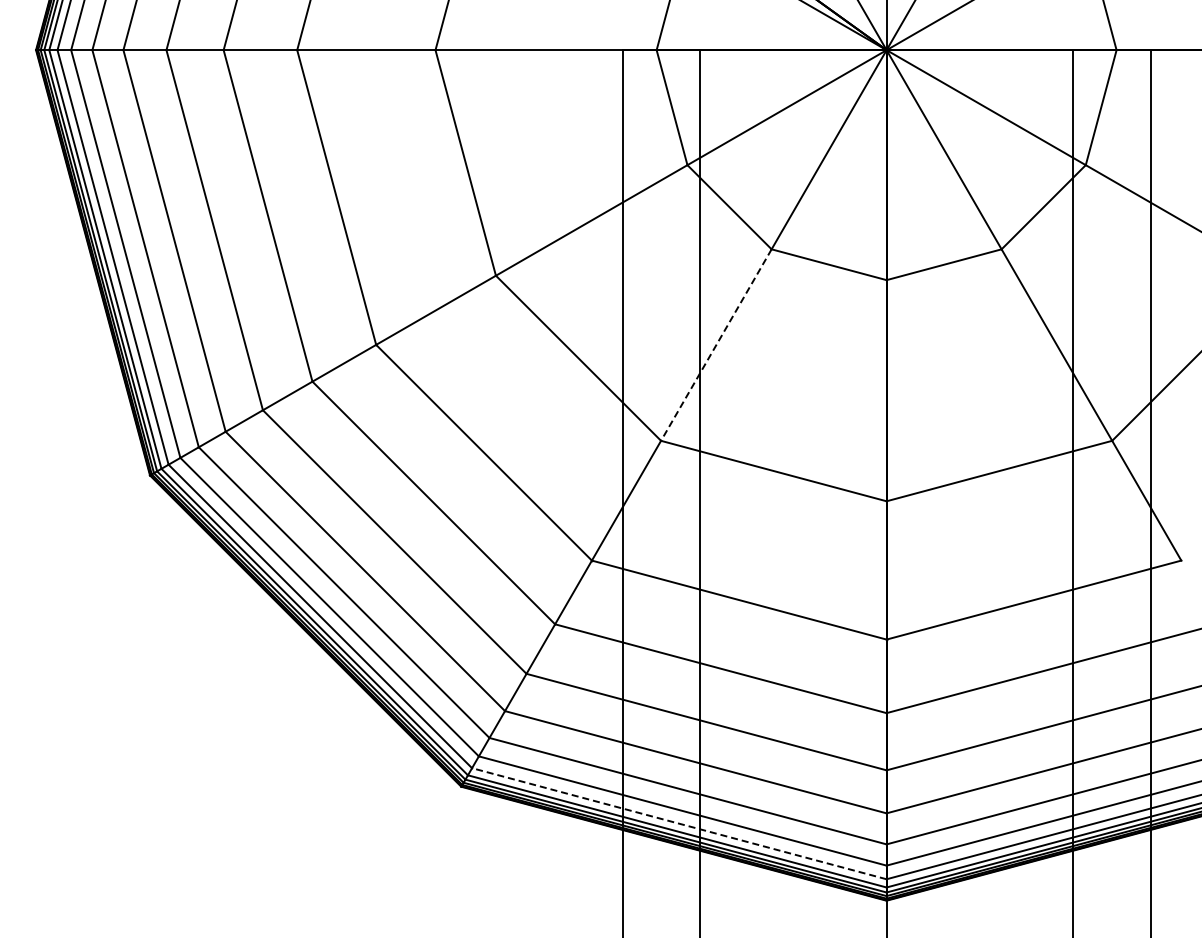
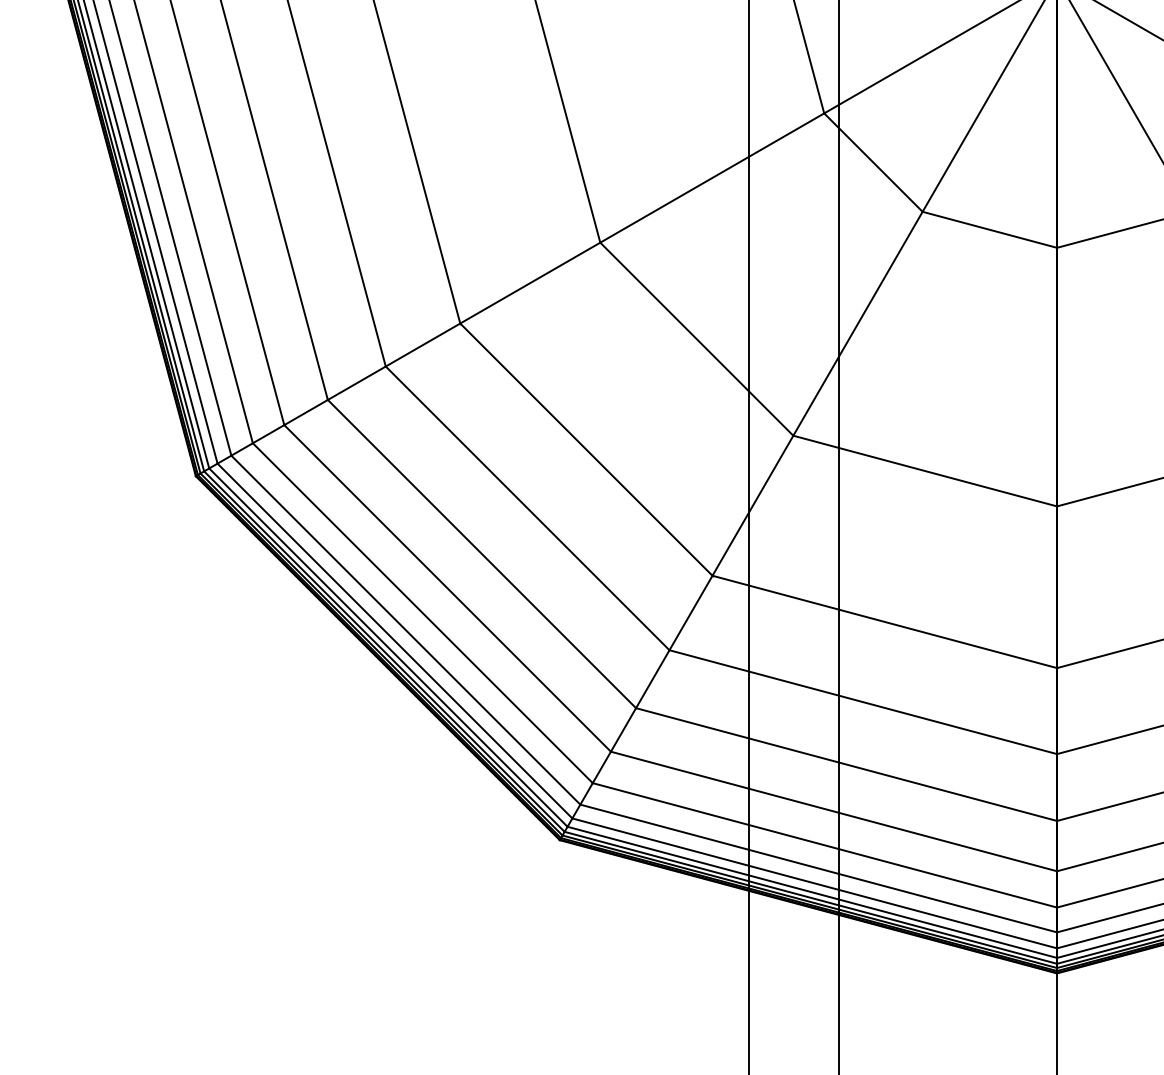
line: (716, 345) -> (858, 324), dashed -> solid
line: (679, 823) -> (814, 883), dashed -> solid

